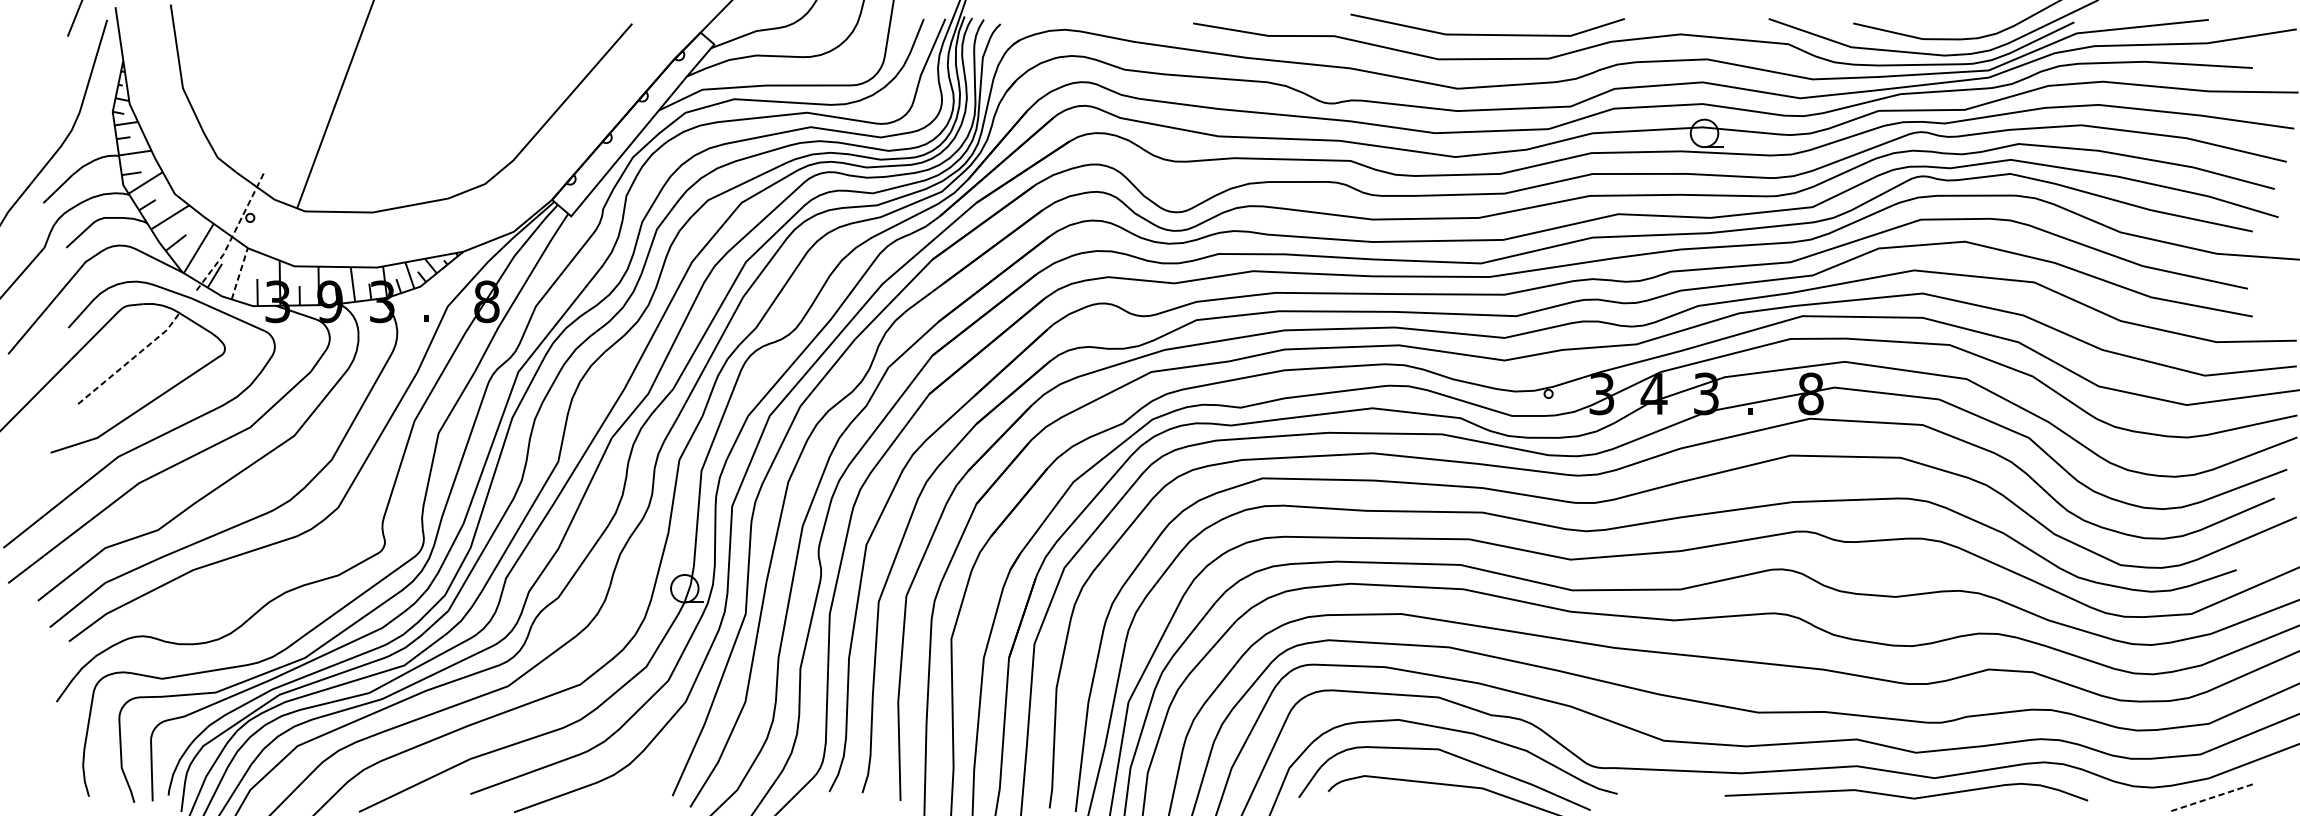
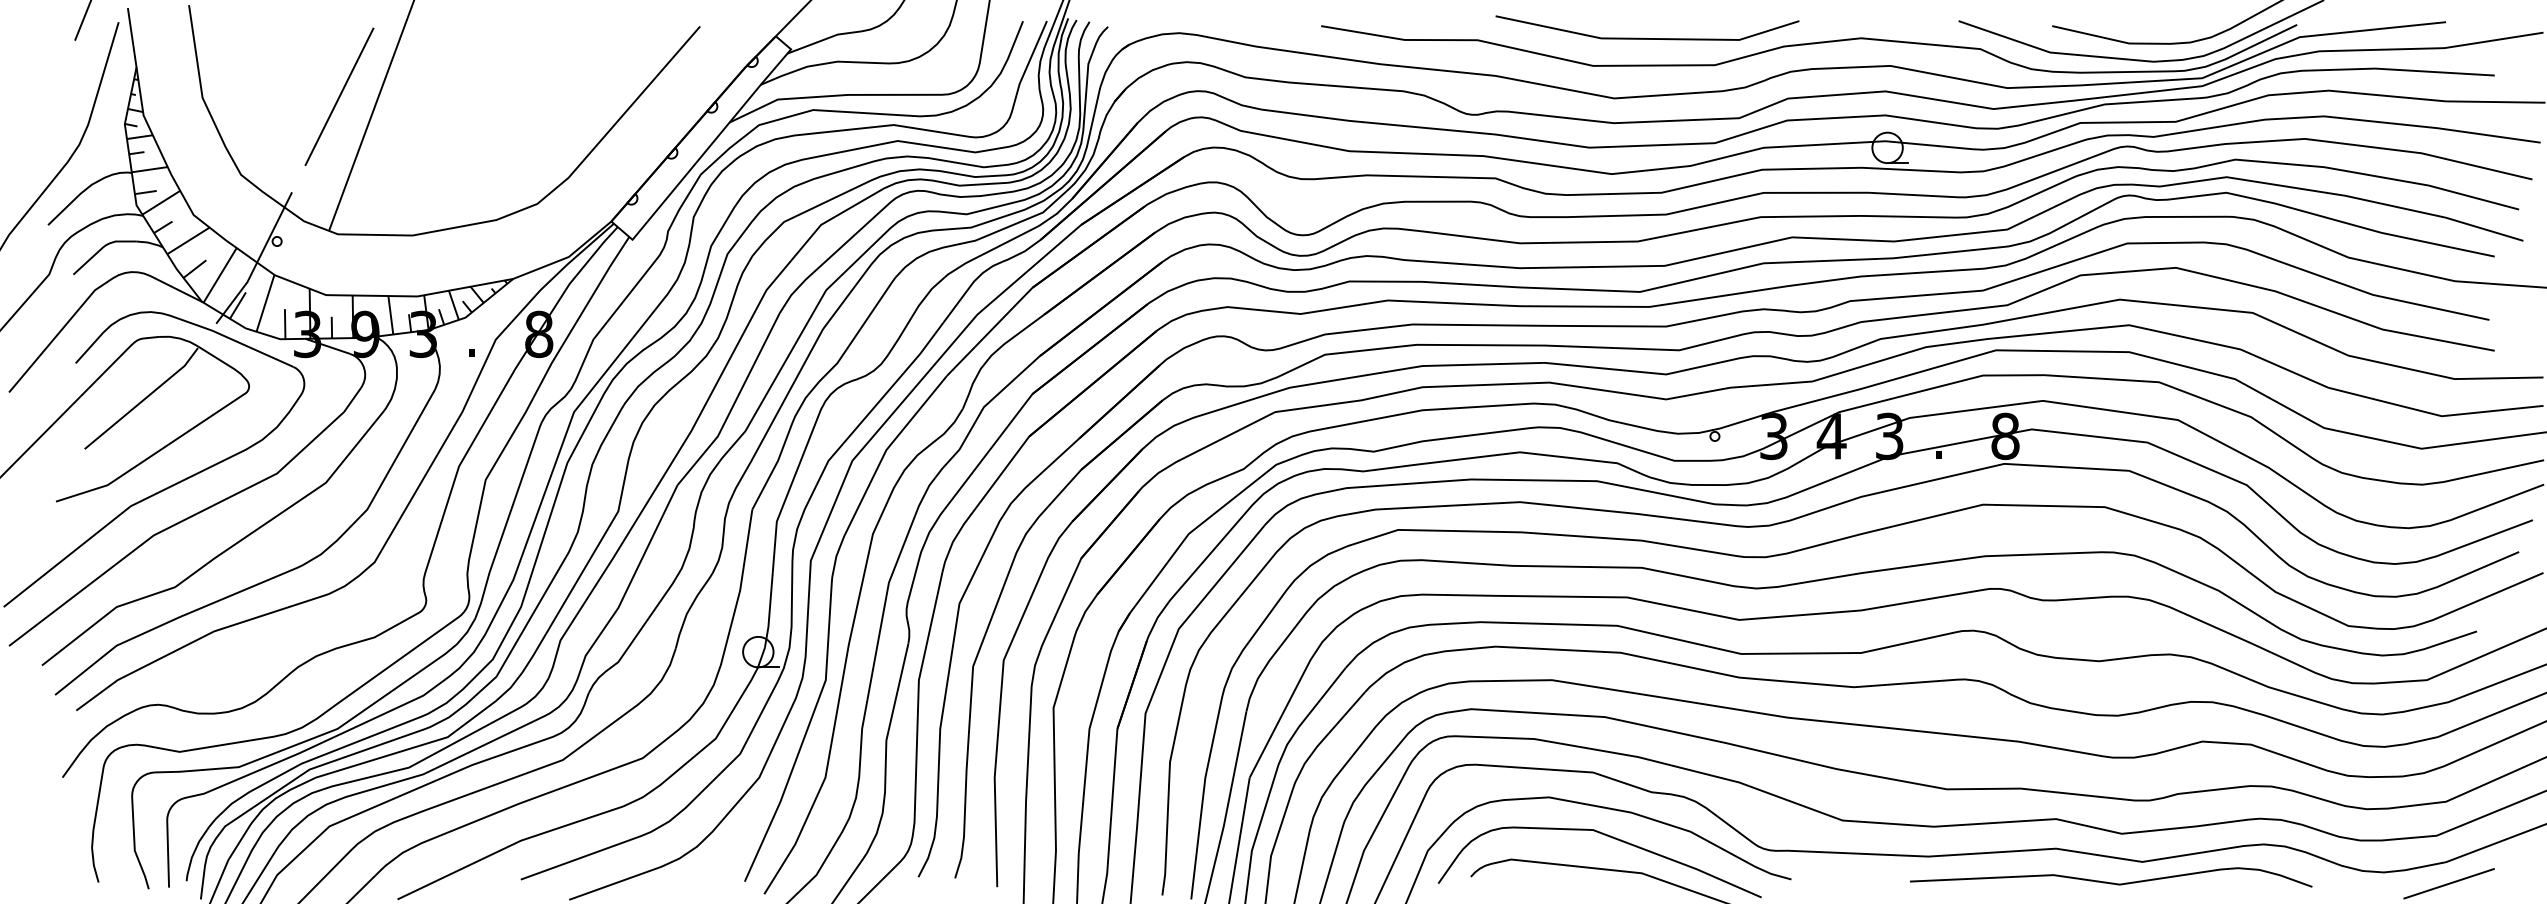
line: (306, 86) -> (339, 96), added
line: (233, 235) -> (258, 260), dashed -> solid
line: (239, 273) -> (265, 303), dashed -> solid
line: (129, 361) -> (143, 400), dashed -> solid
line: (2211, 797) -> (2448, 883), dashed -> solid

